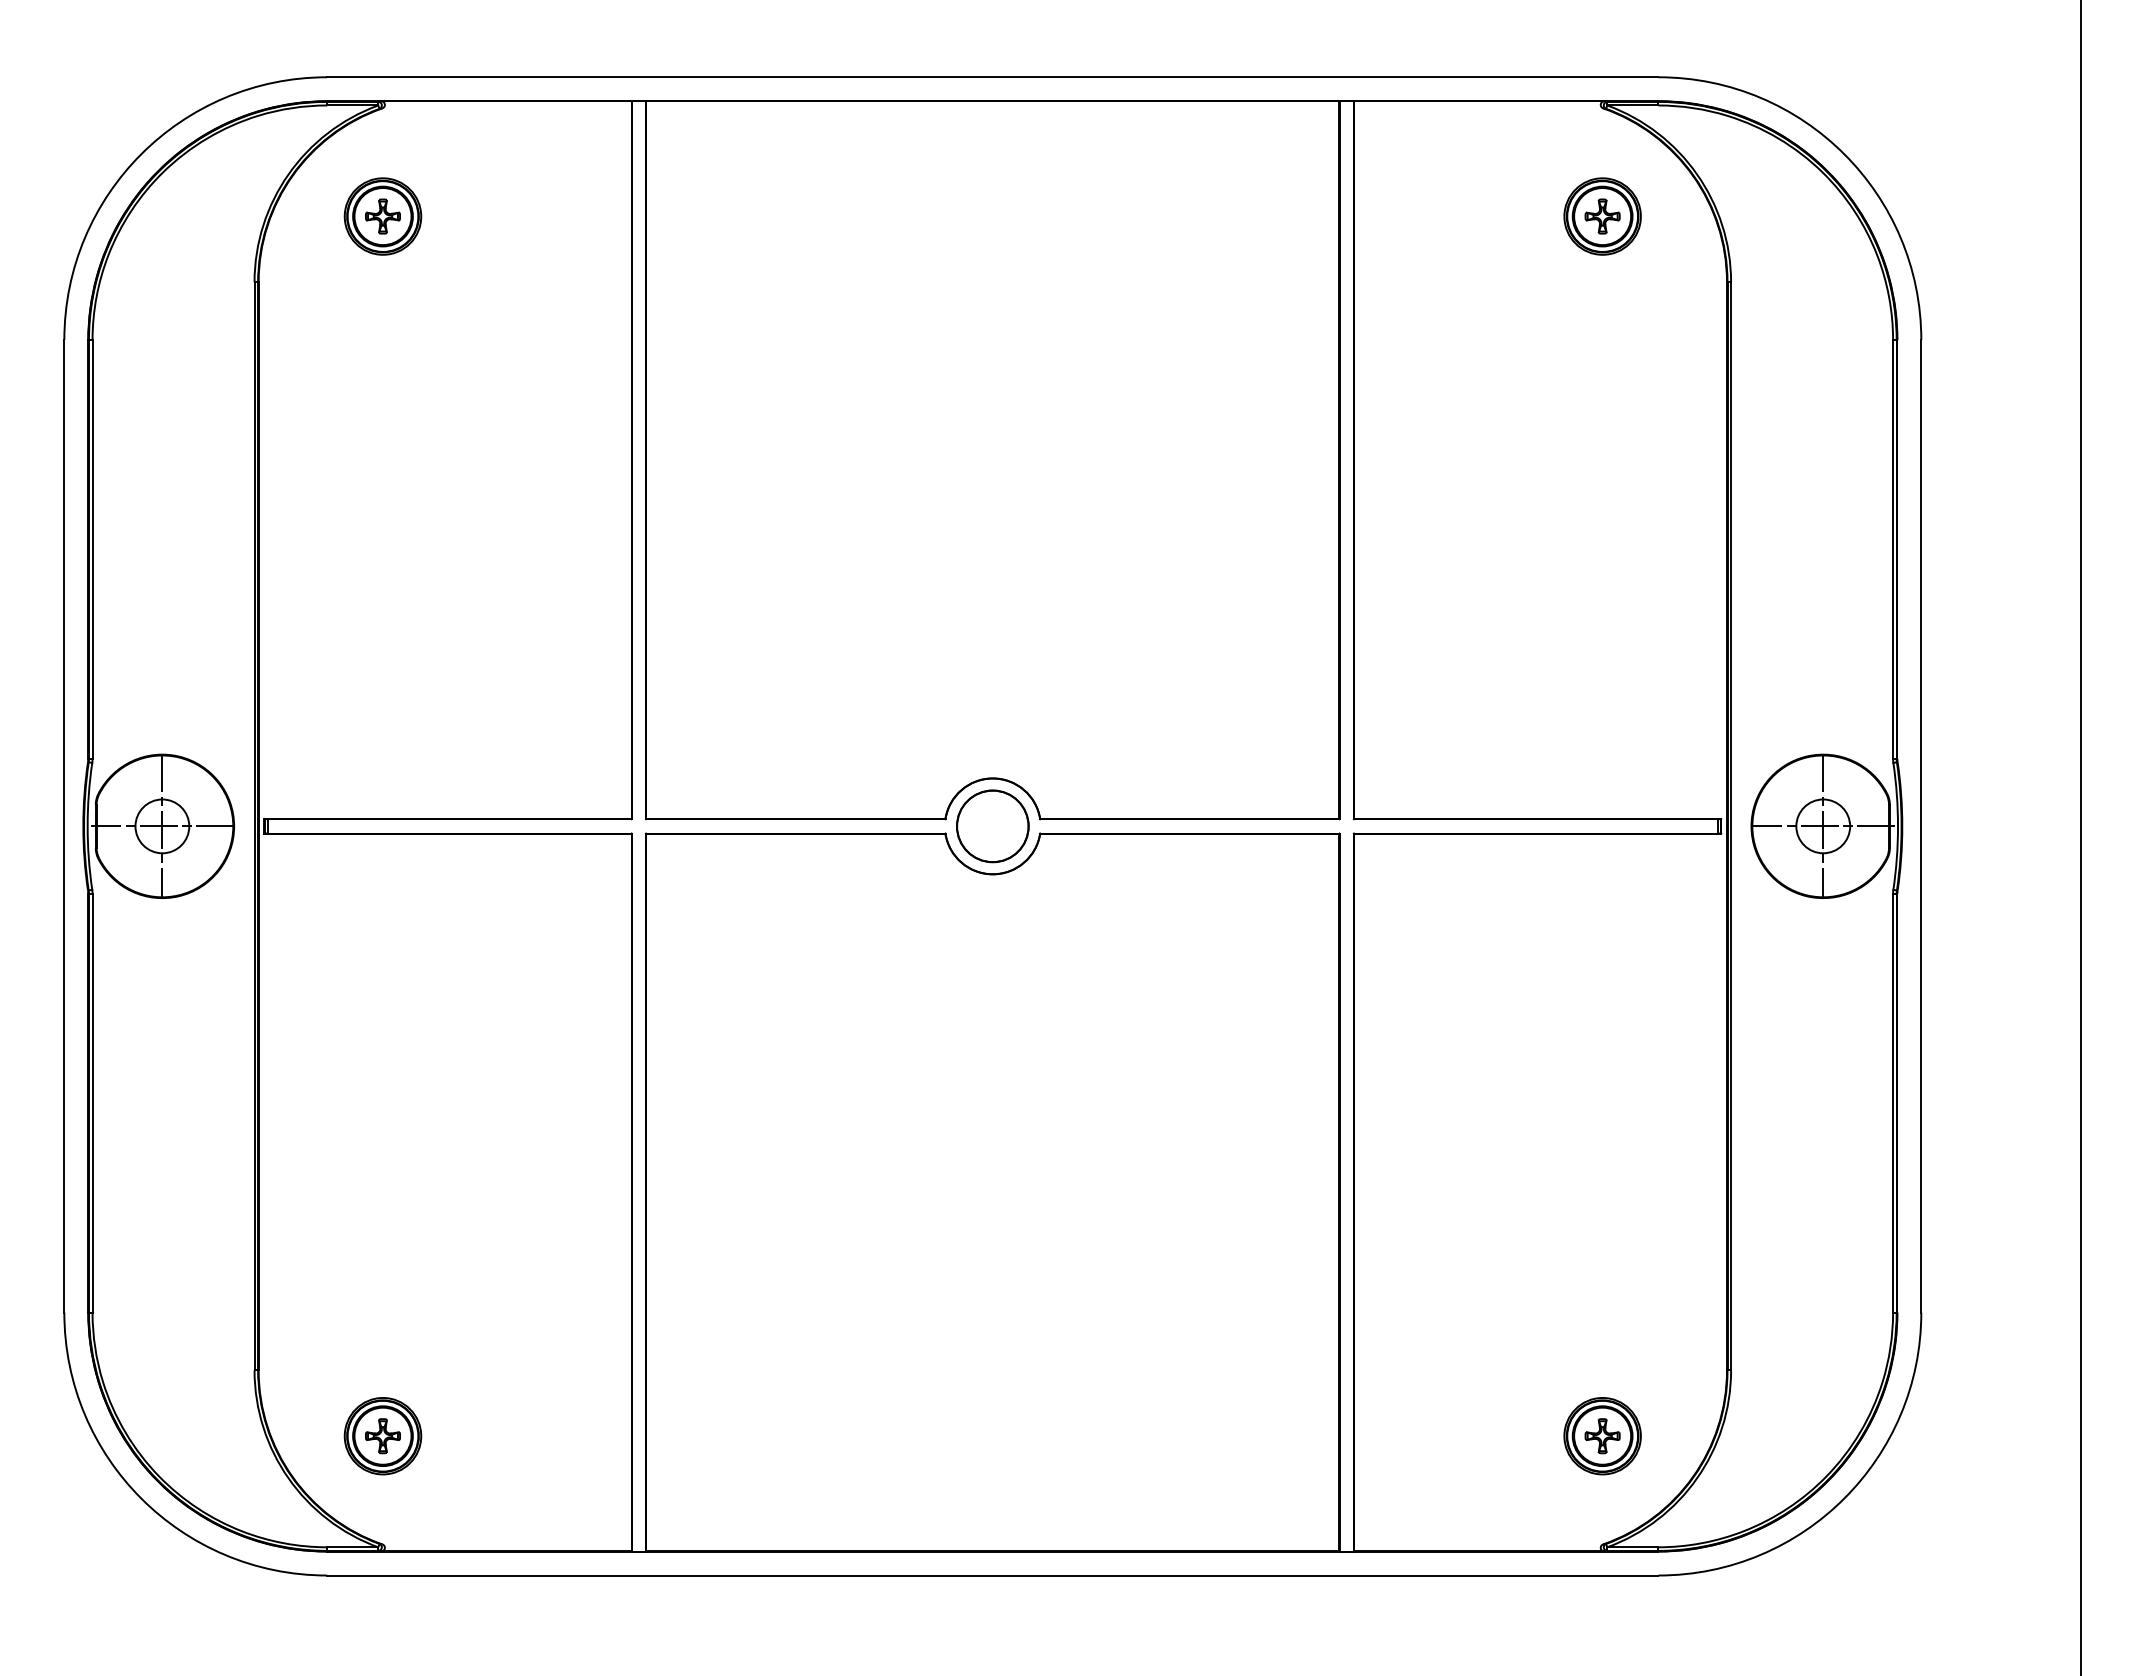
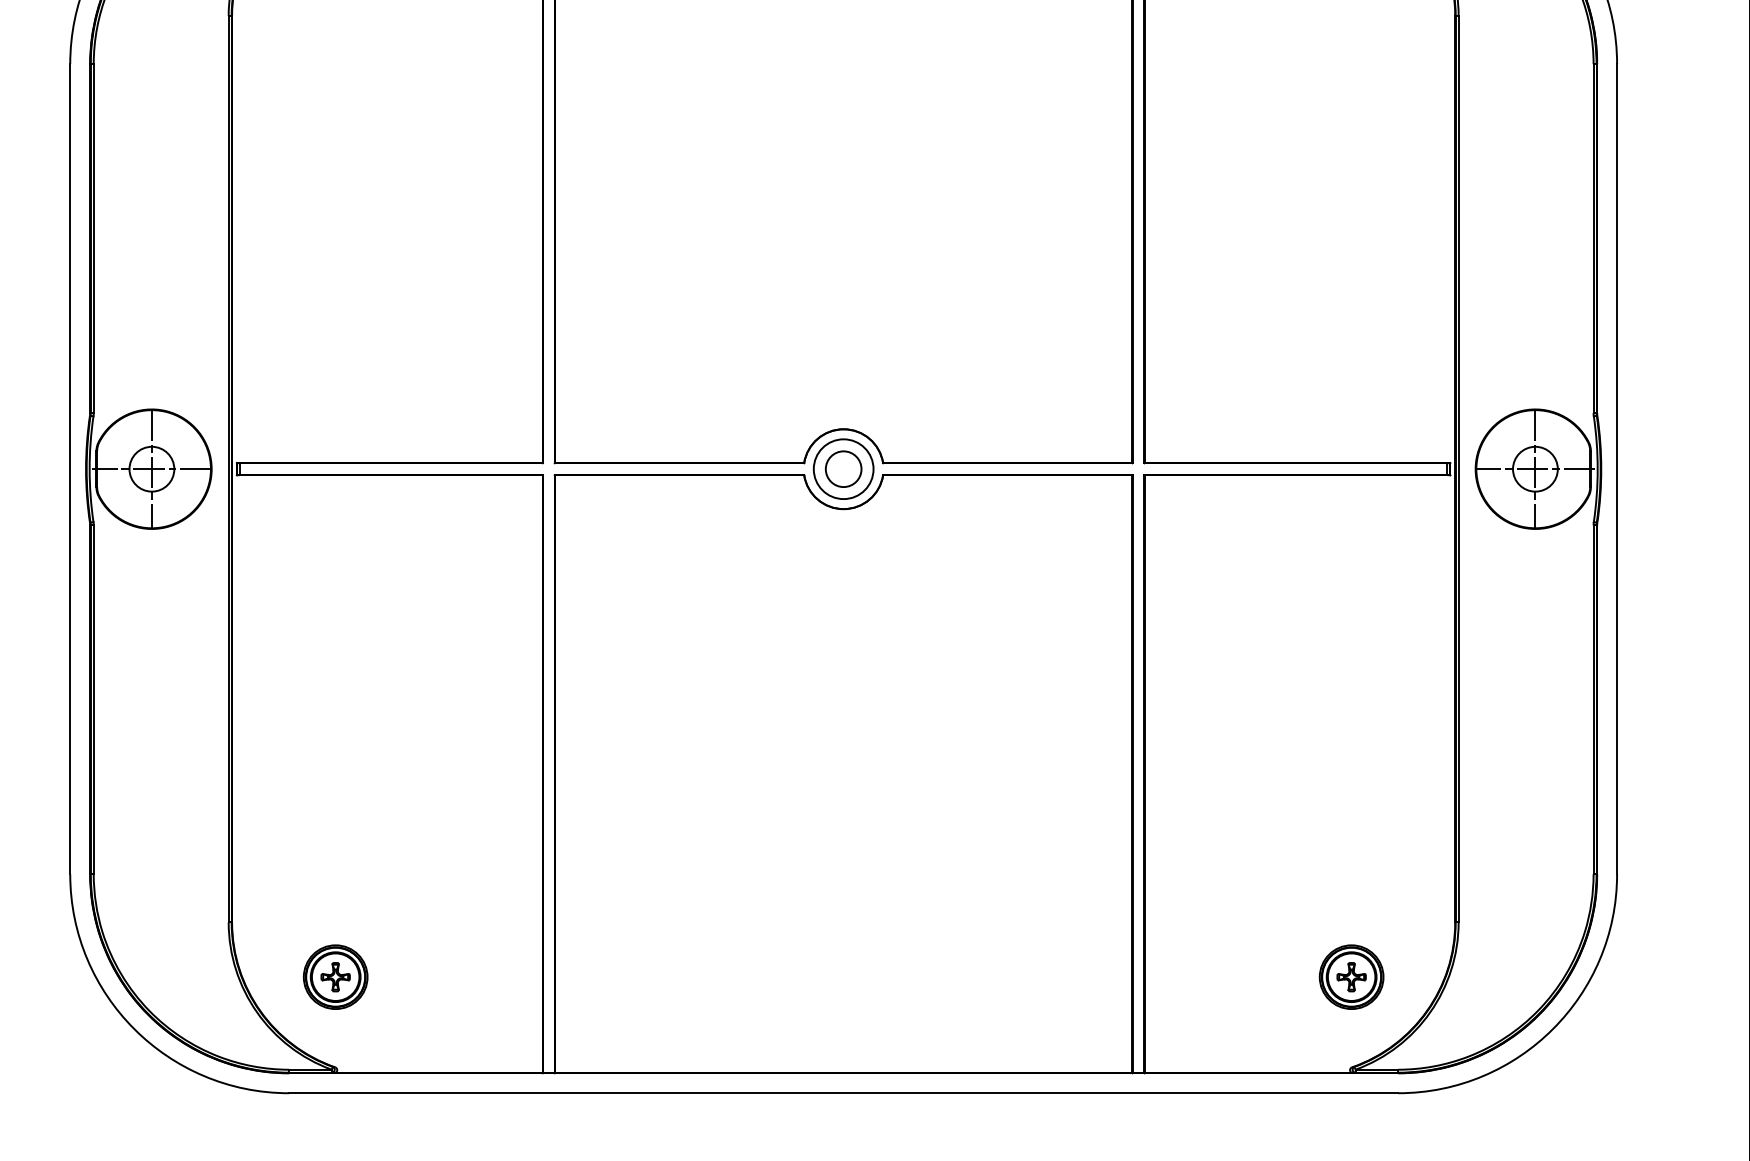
circle: (992, 826) -> (843, 469), size x0.6

